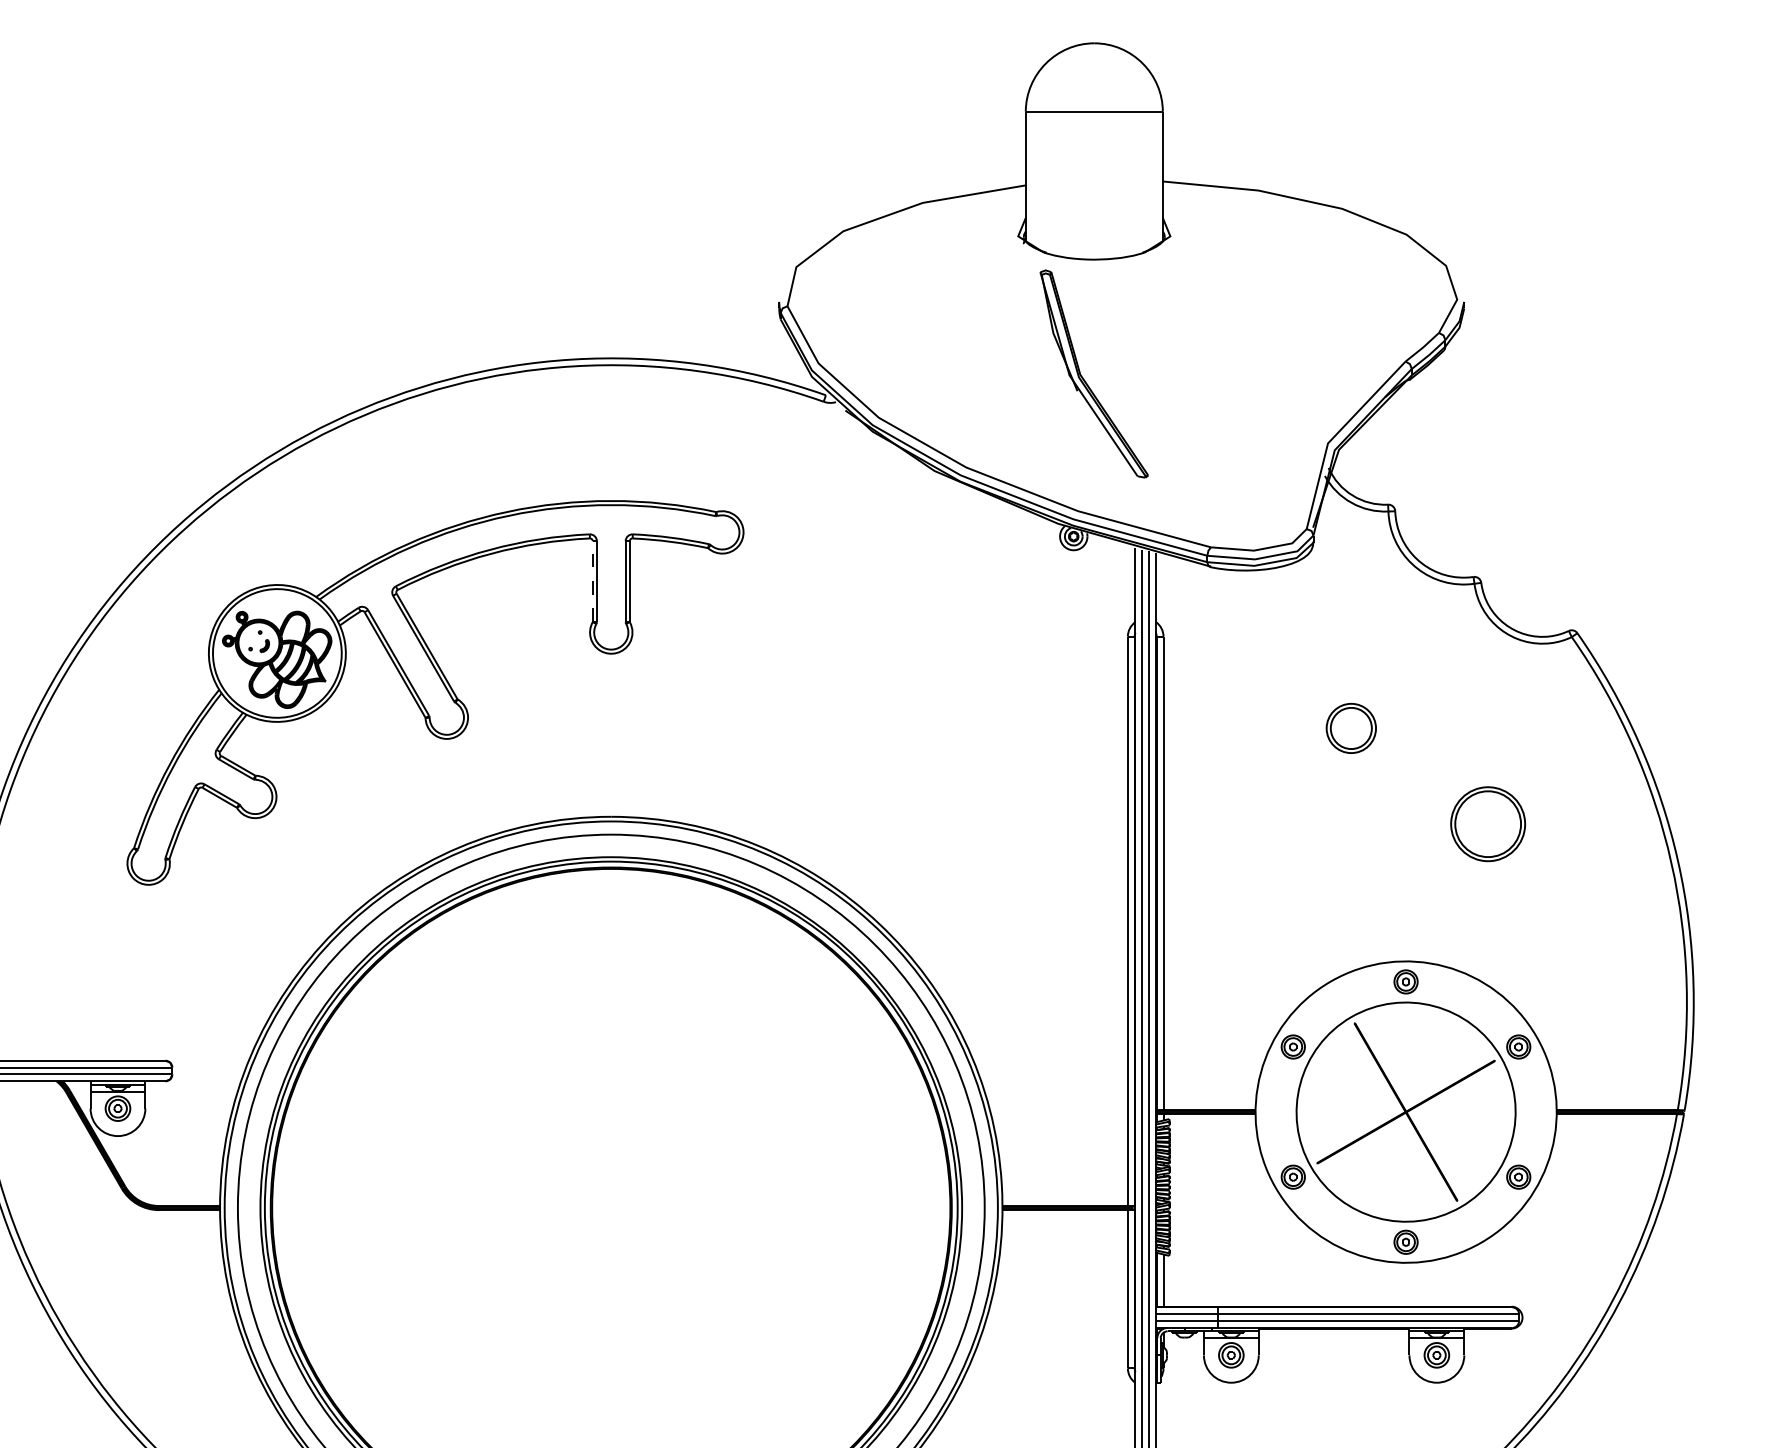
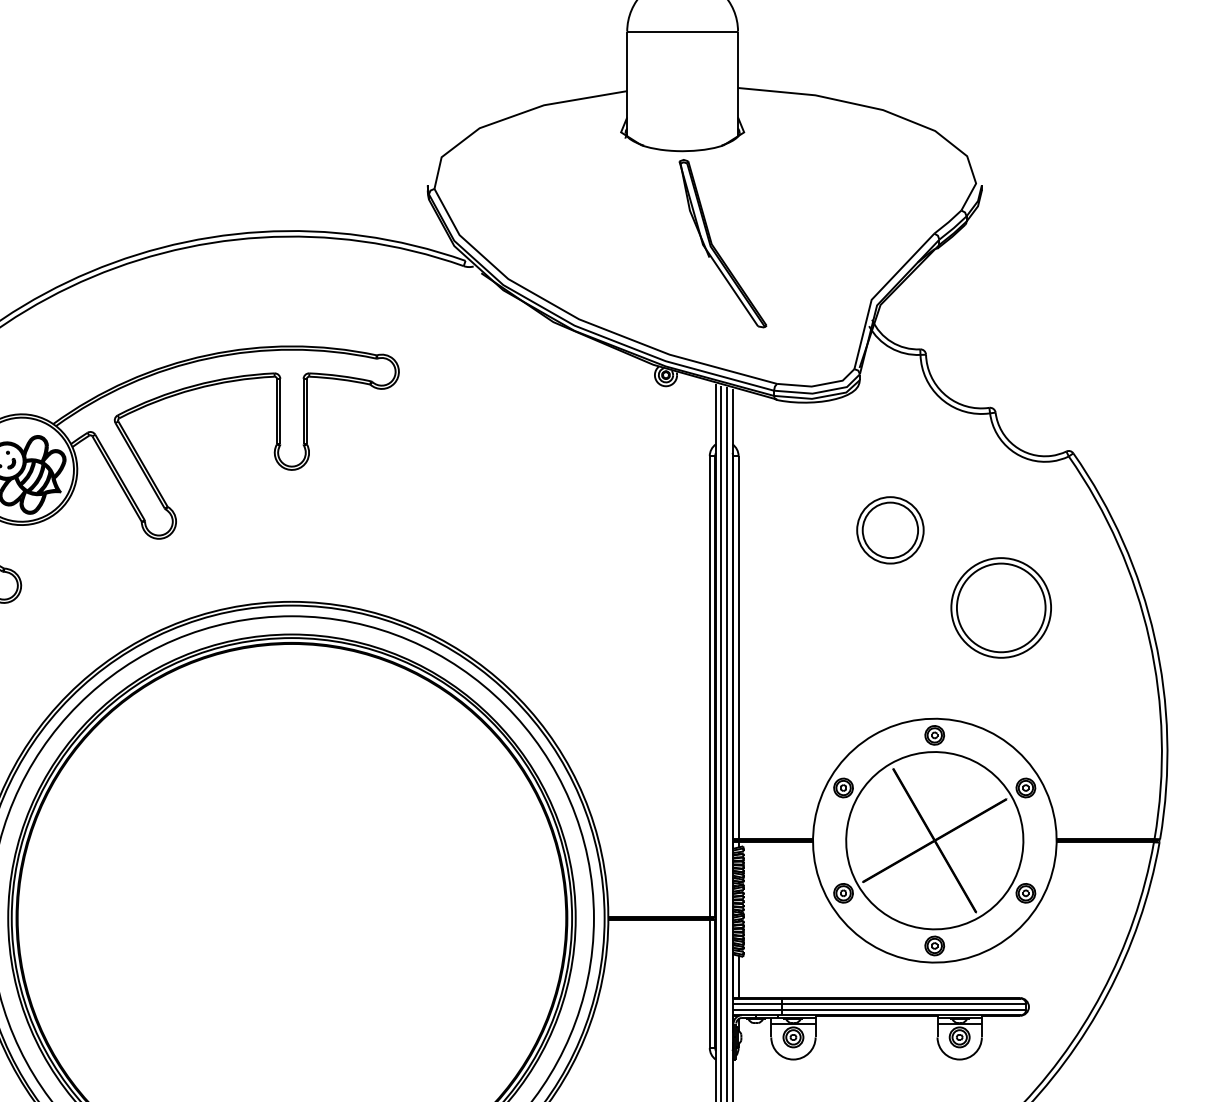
part: (1085, 380) -> (715, 248), moved
line: (592, 581) -> (276, 411), dashed -> solid
part: (1351, 728) -> (890, 530), size x1.67
part: (1487, 823) -> (1000, 607), size x1.67

